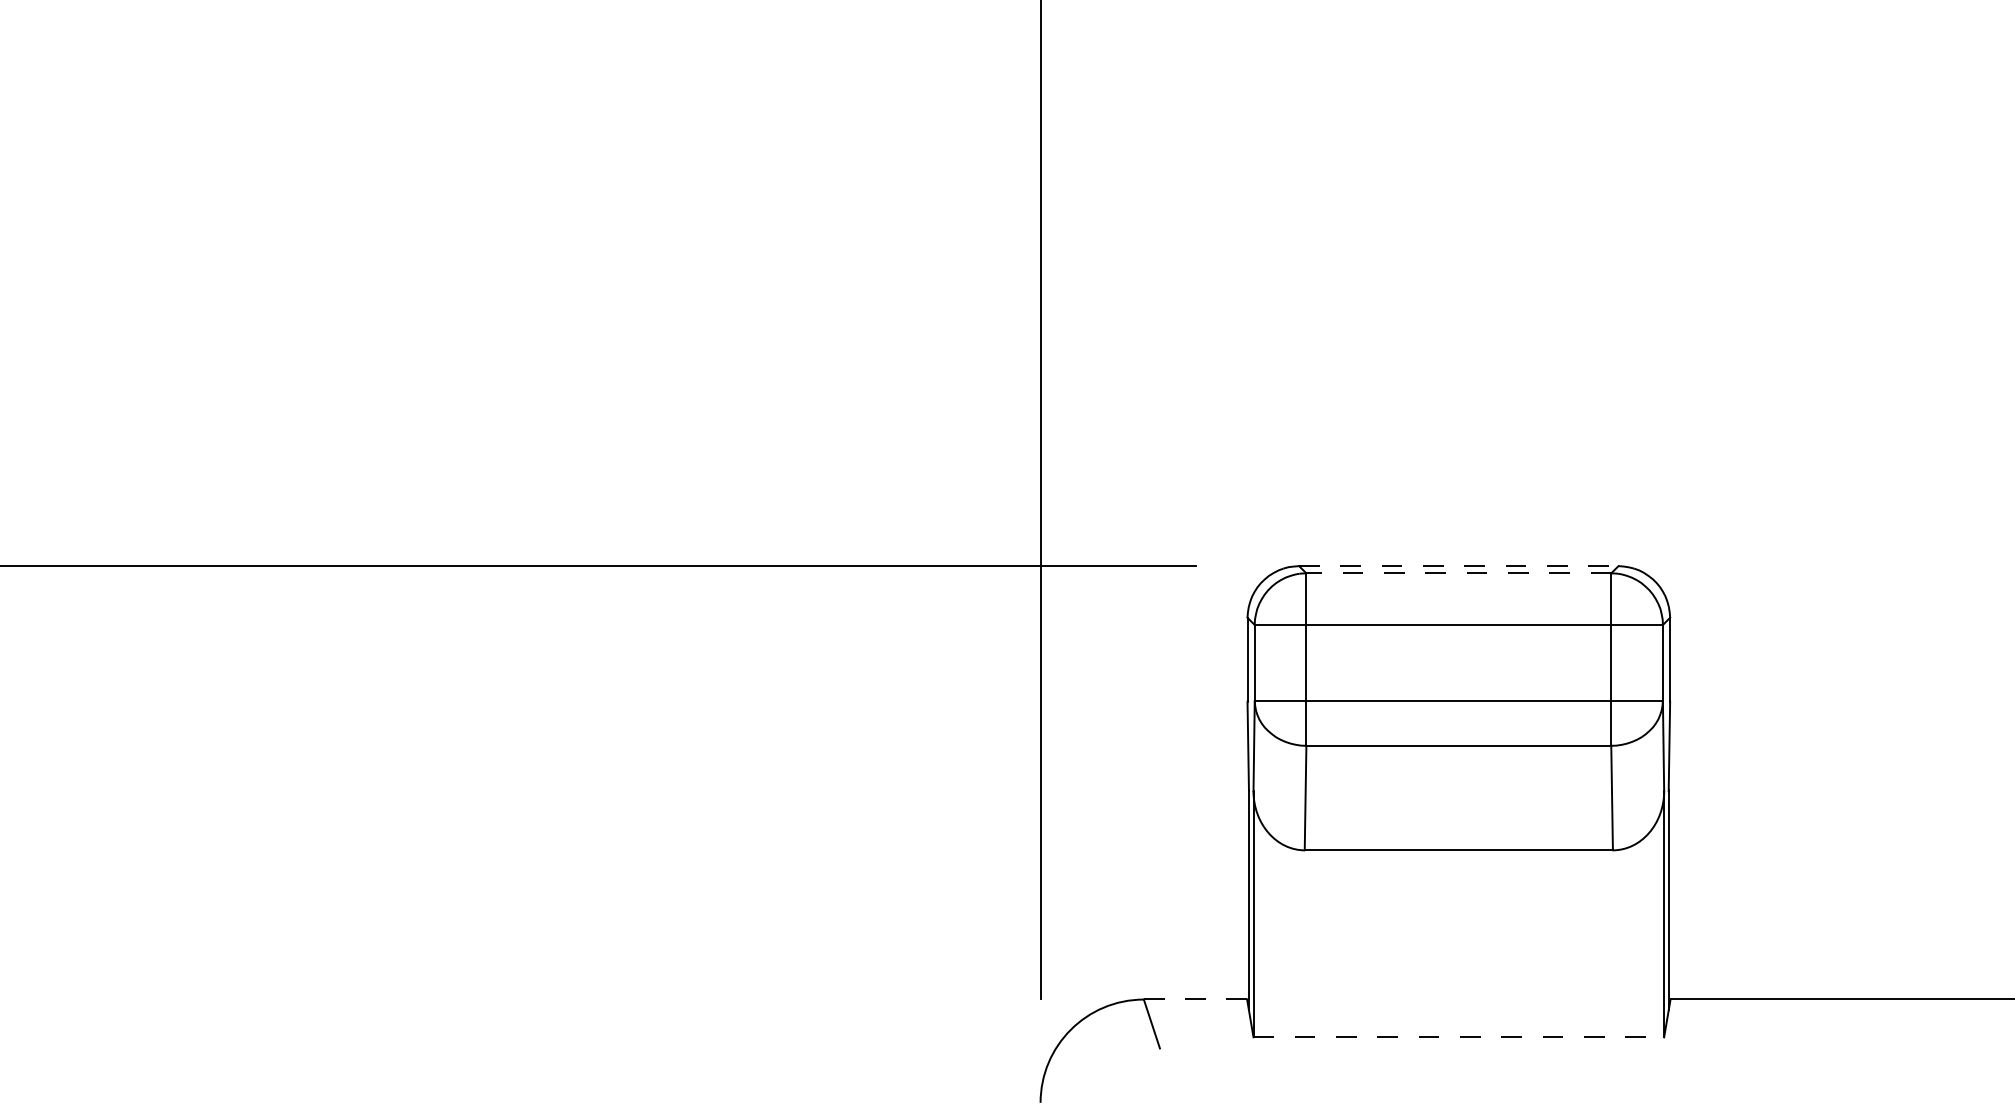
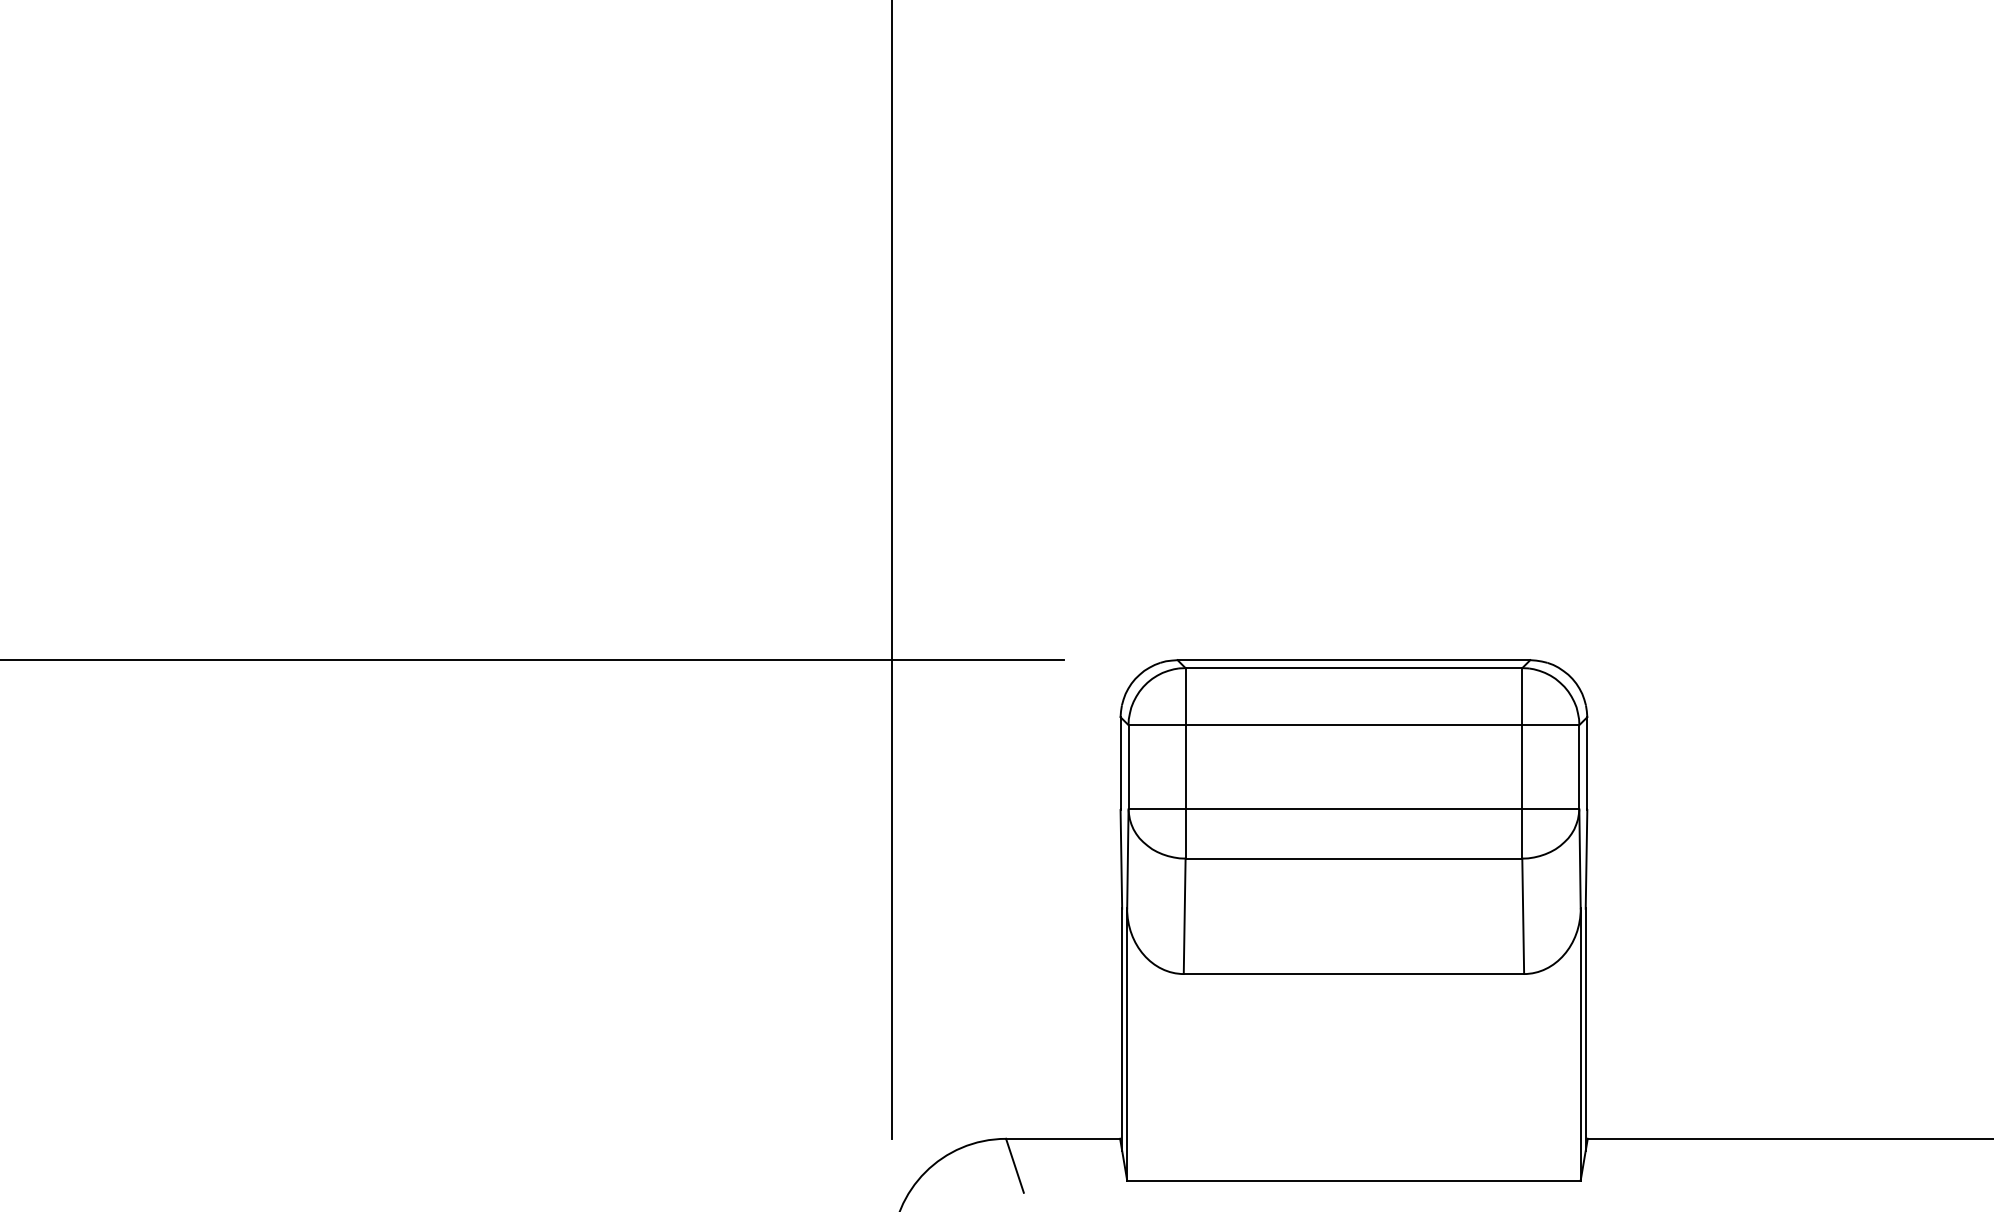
line: (1458, 566) -> (1353, 660), dashed -> solid
line: (1458, 573) -> (1353, 668), dashed -> solid
line: (1195, 999) -> (1063, 1138), dashed -> solid
line: (1459, 1037) -> (1354, 1180), dashed -> solid

